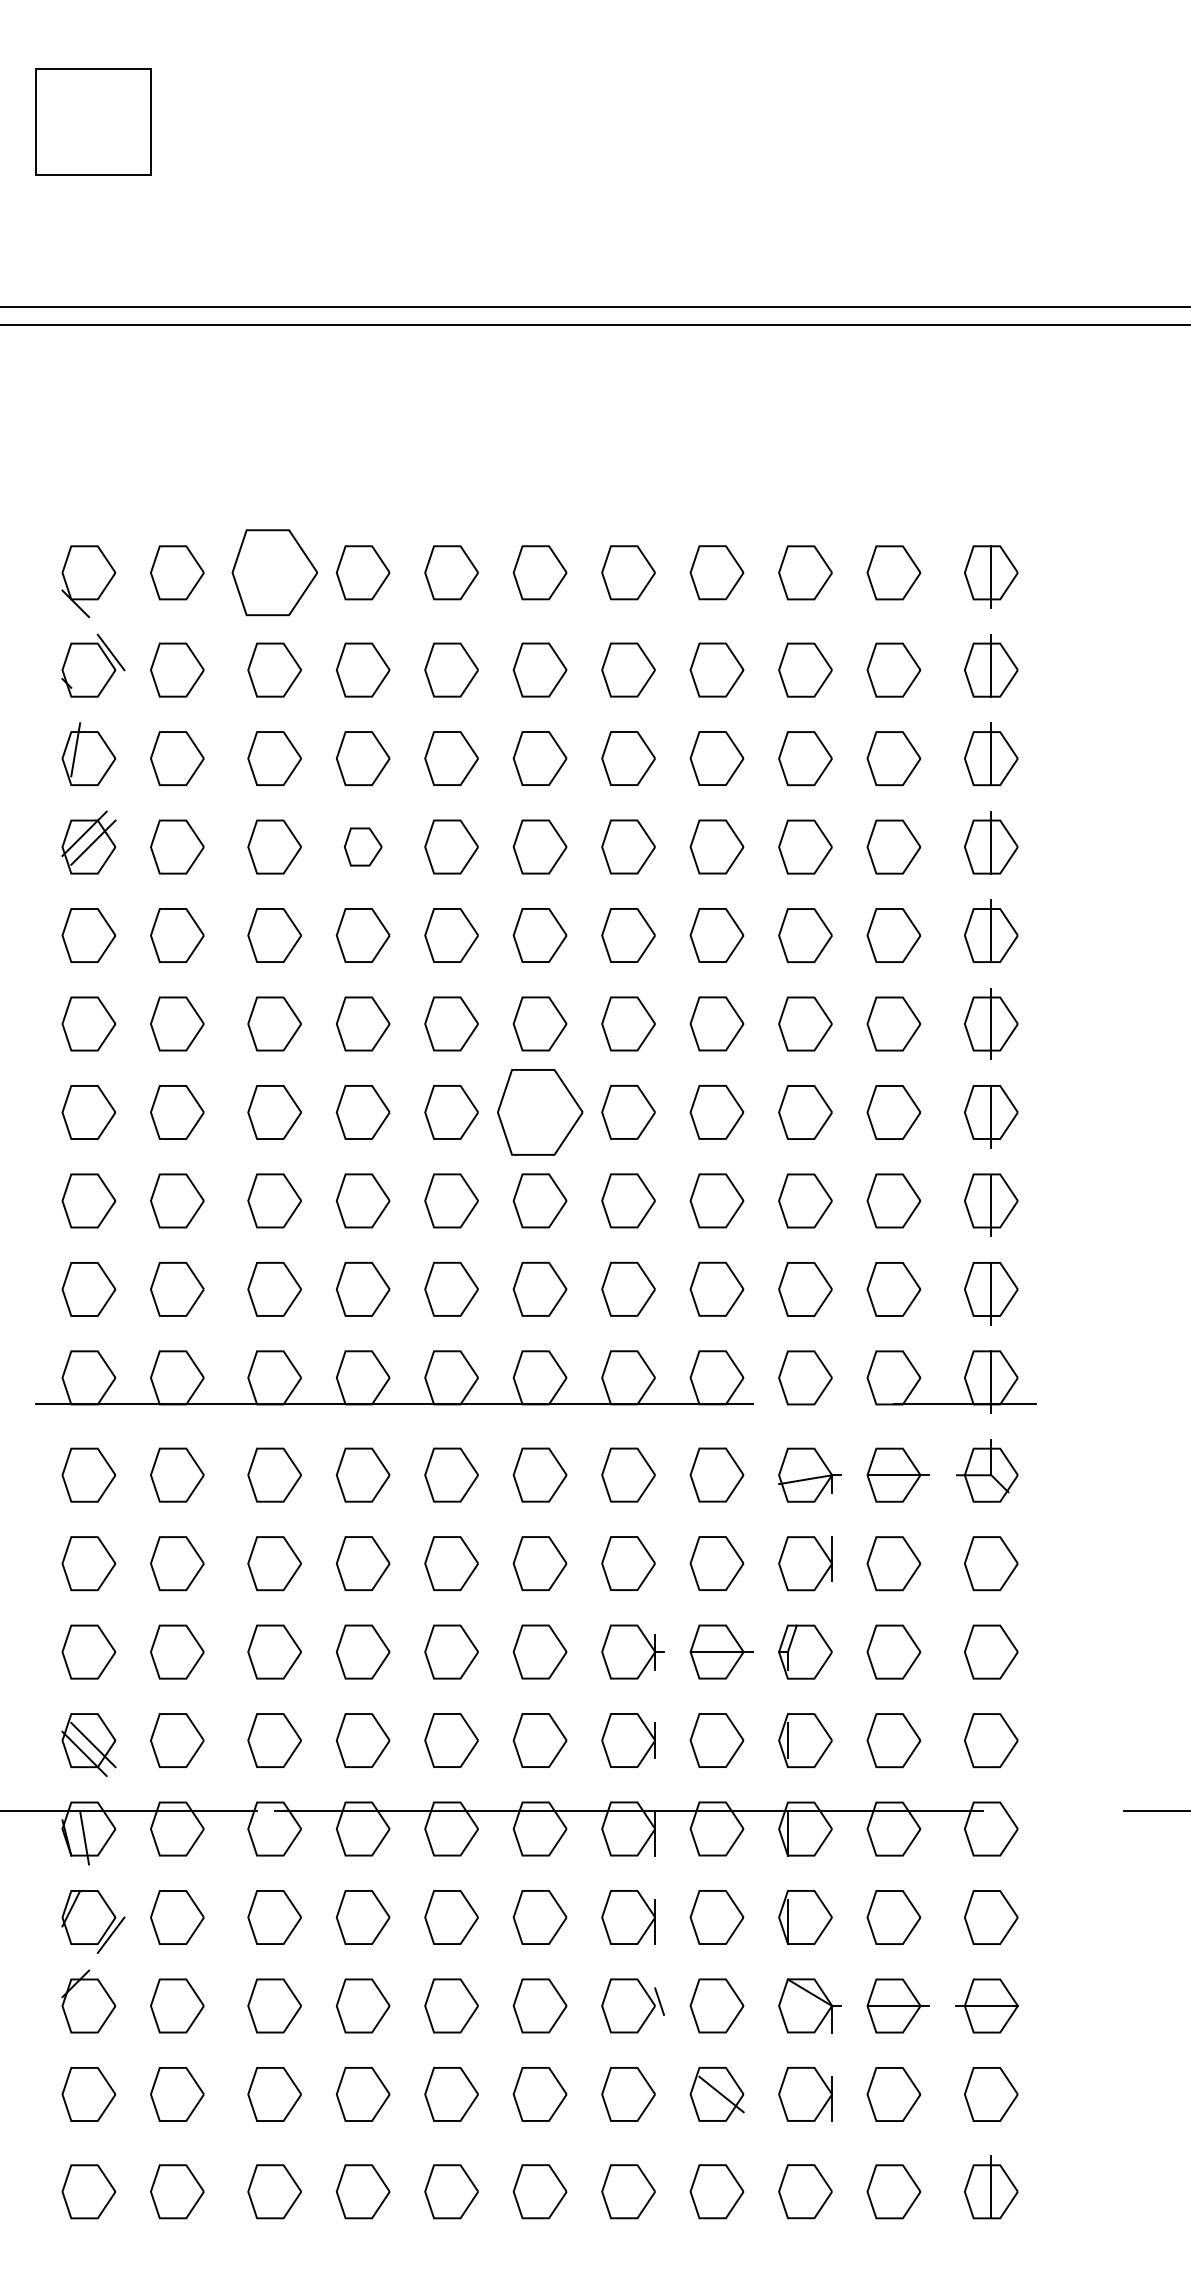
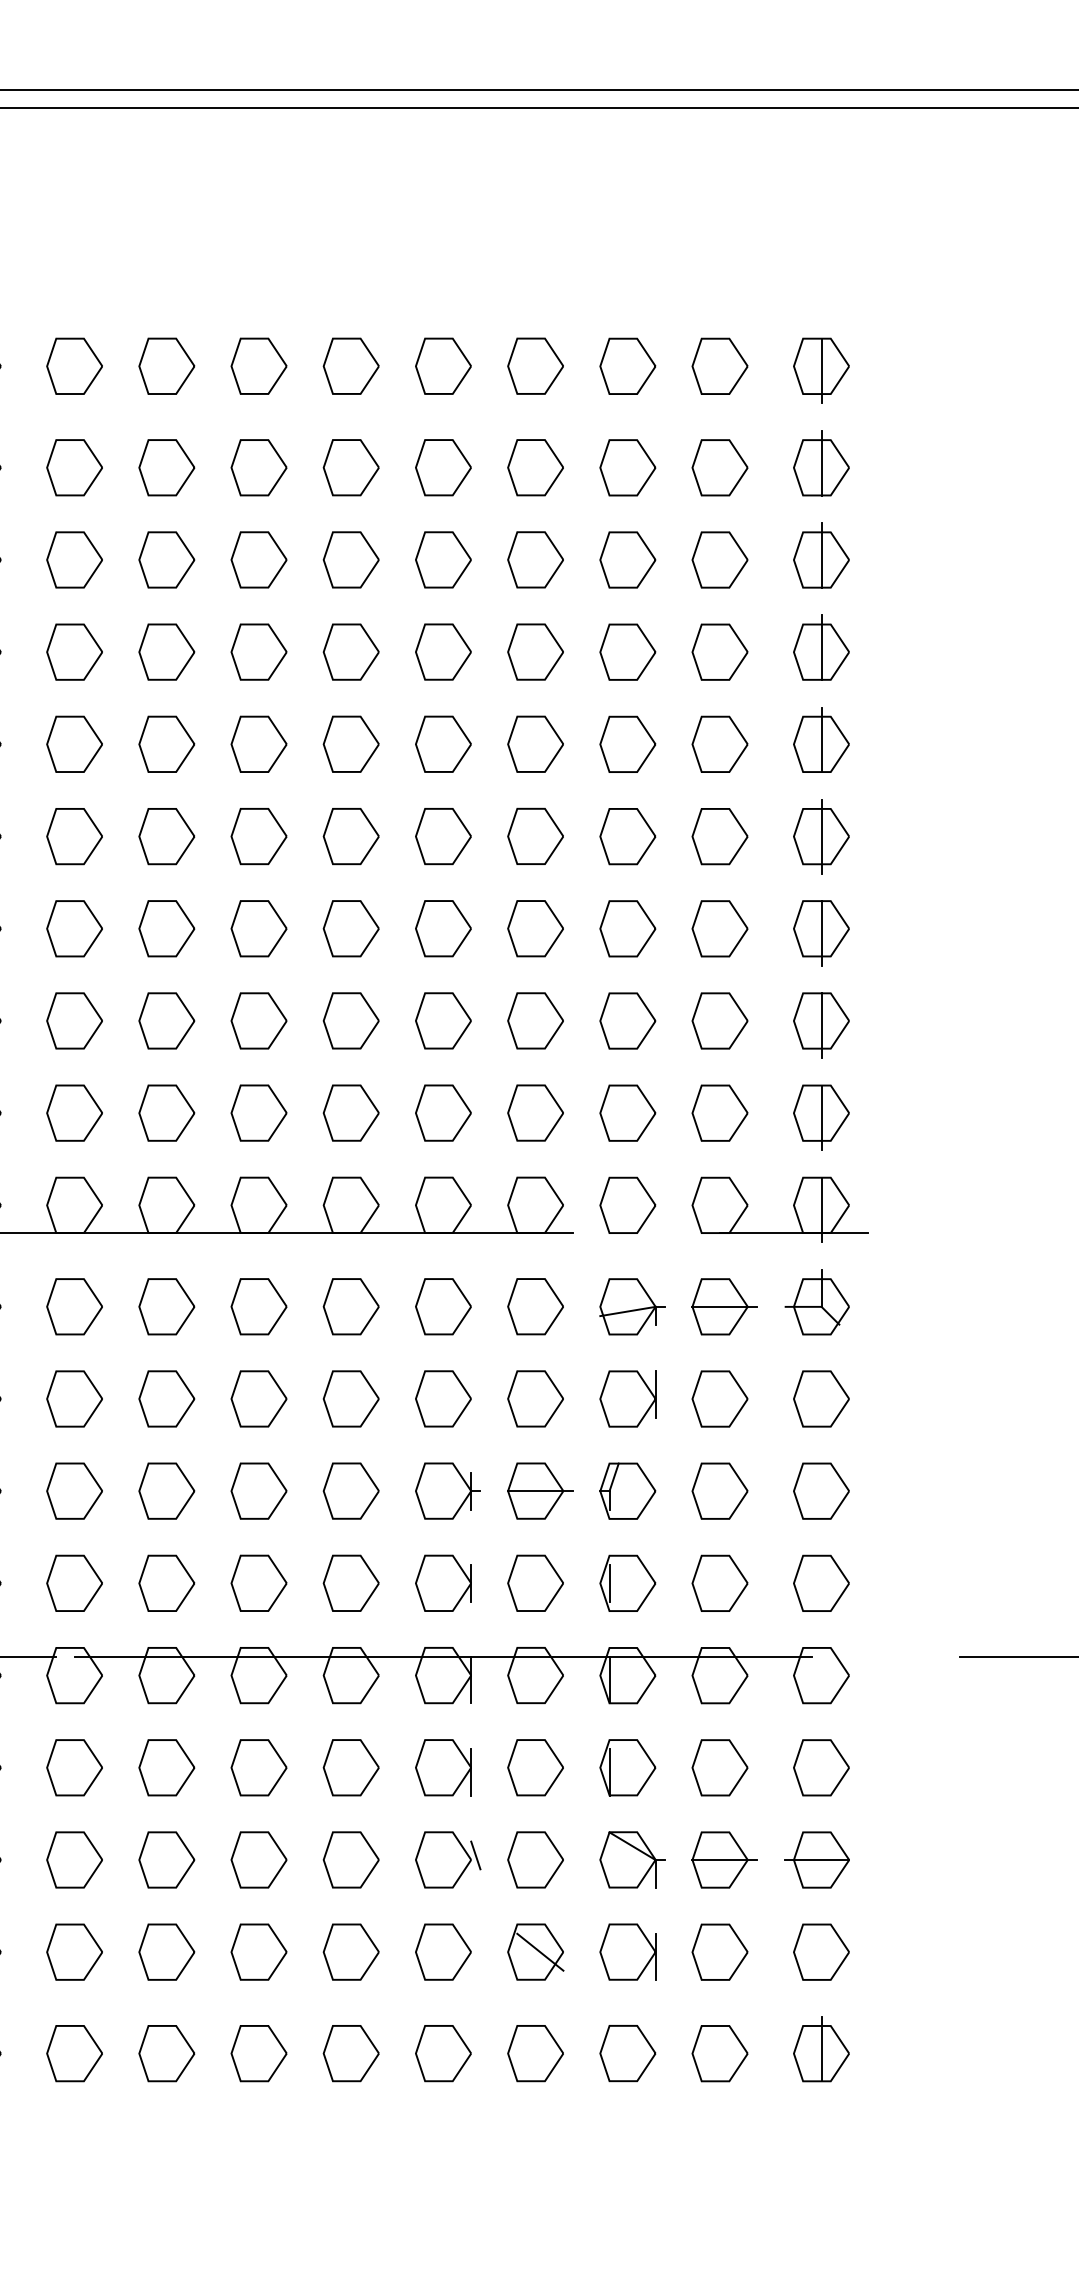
part: (274, 572) -> (74, 366), size x0.62
part: (363, 846) -> (167, 651), size x1.43
part: (539, 1112) -> (350, 928), size x0.62

